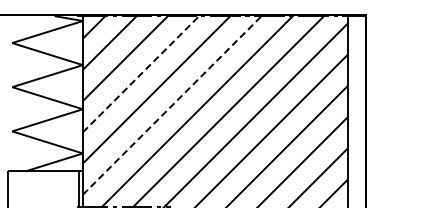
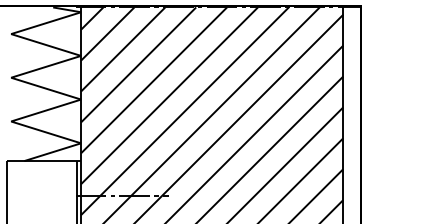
line: (140, 73) -> (138, 64), dashed -> solid
line: (172, 105) -> (169, 95), dashed -> solid

